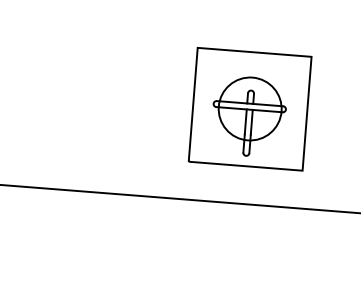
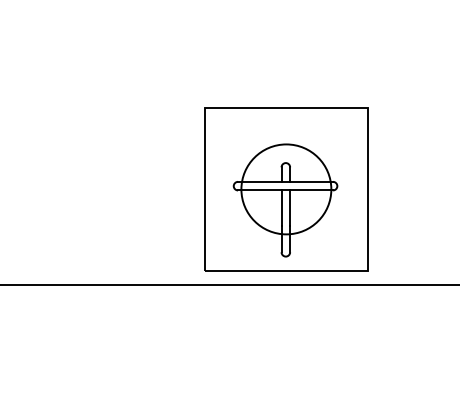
part: (250, 109) -> (286, 189), size x1.43

